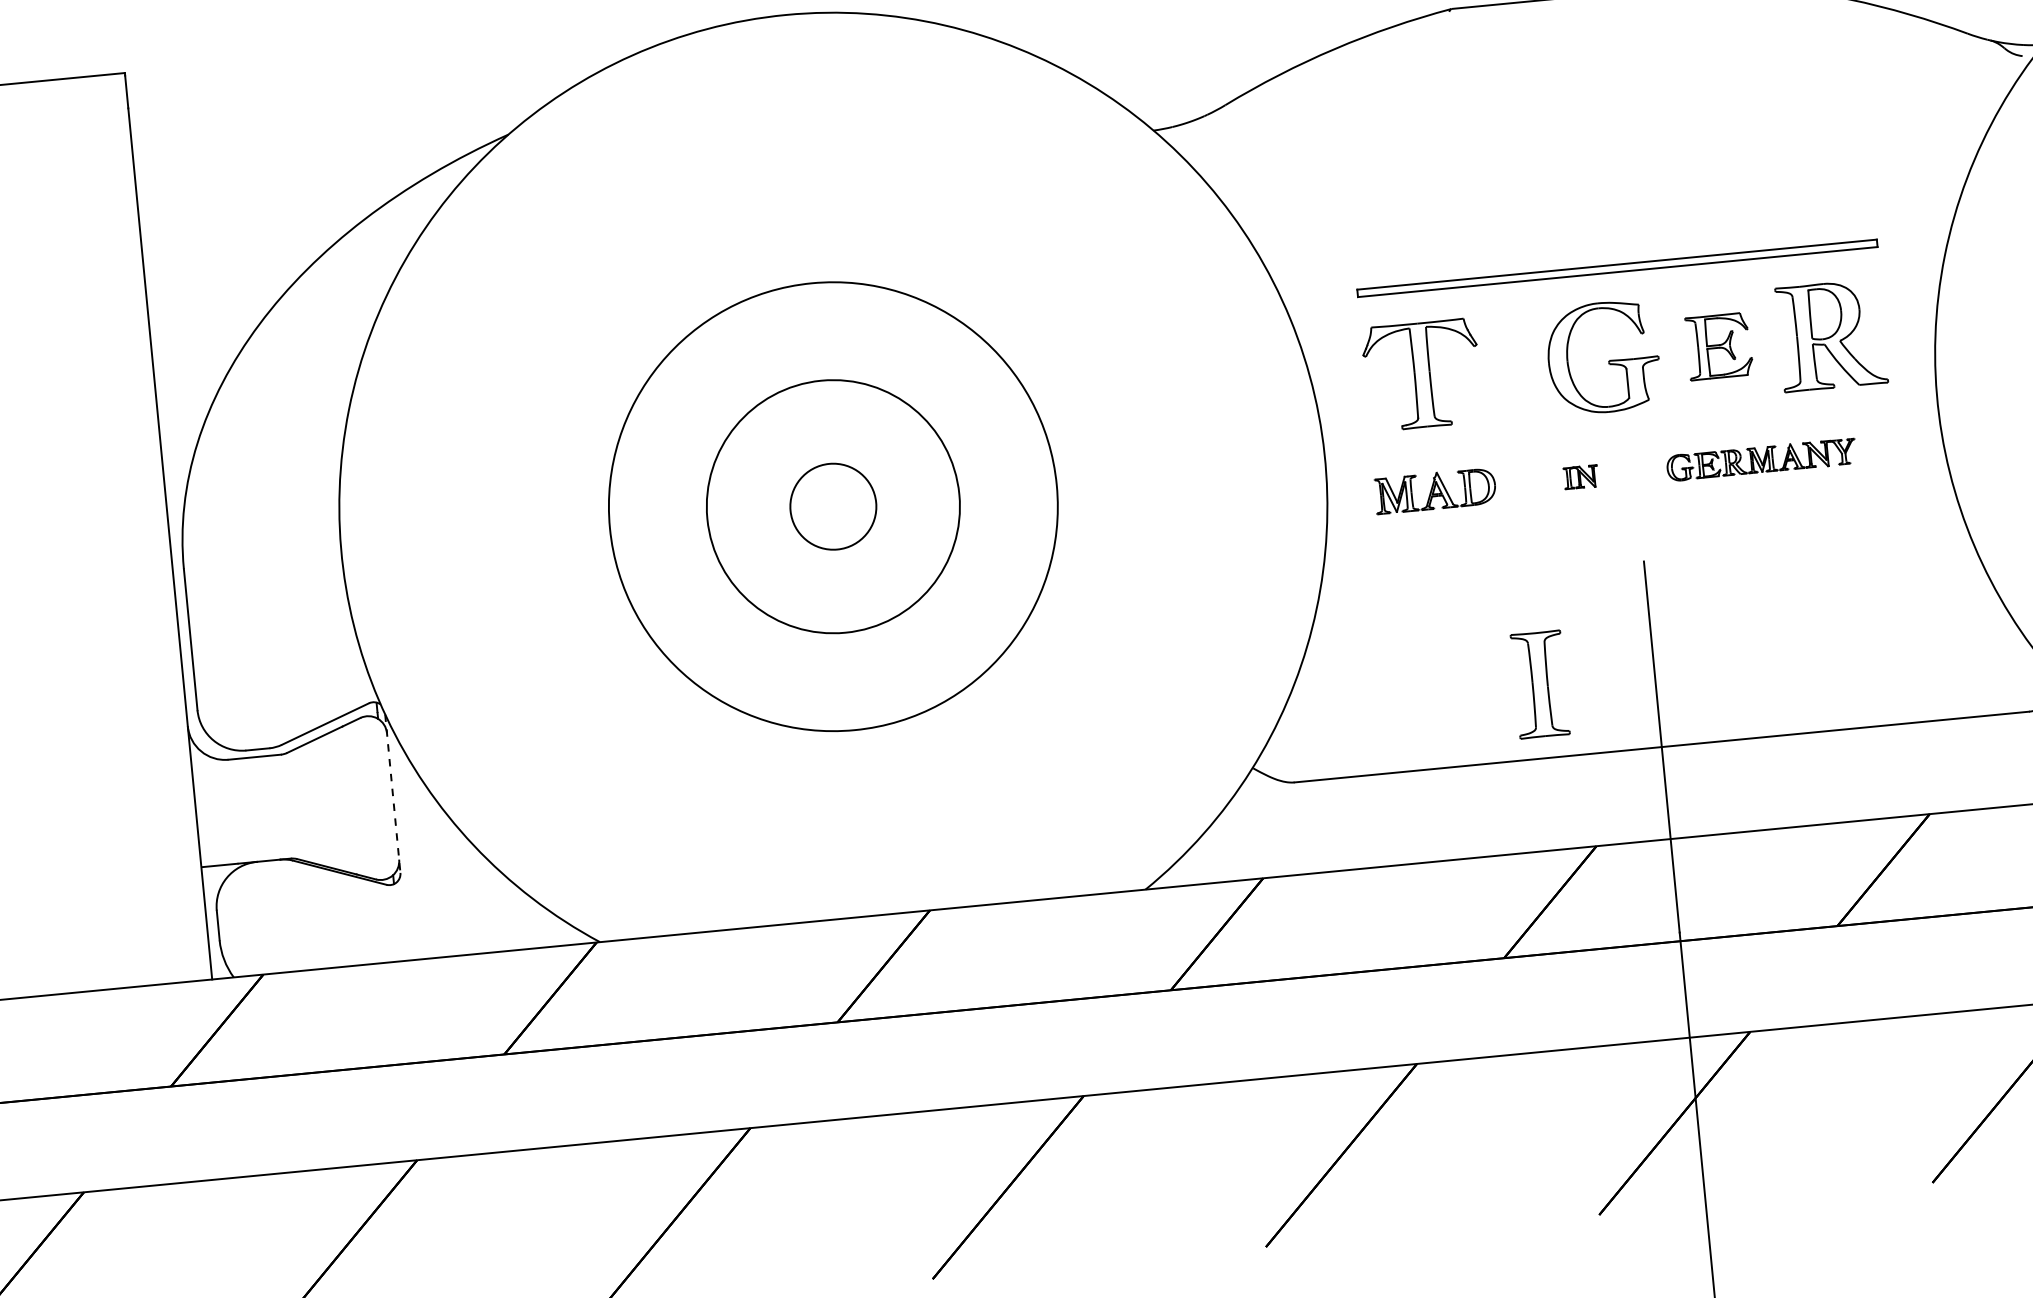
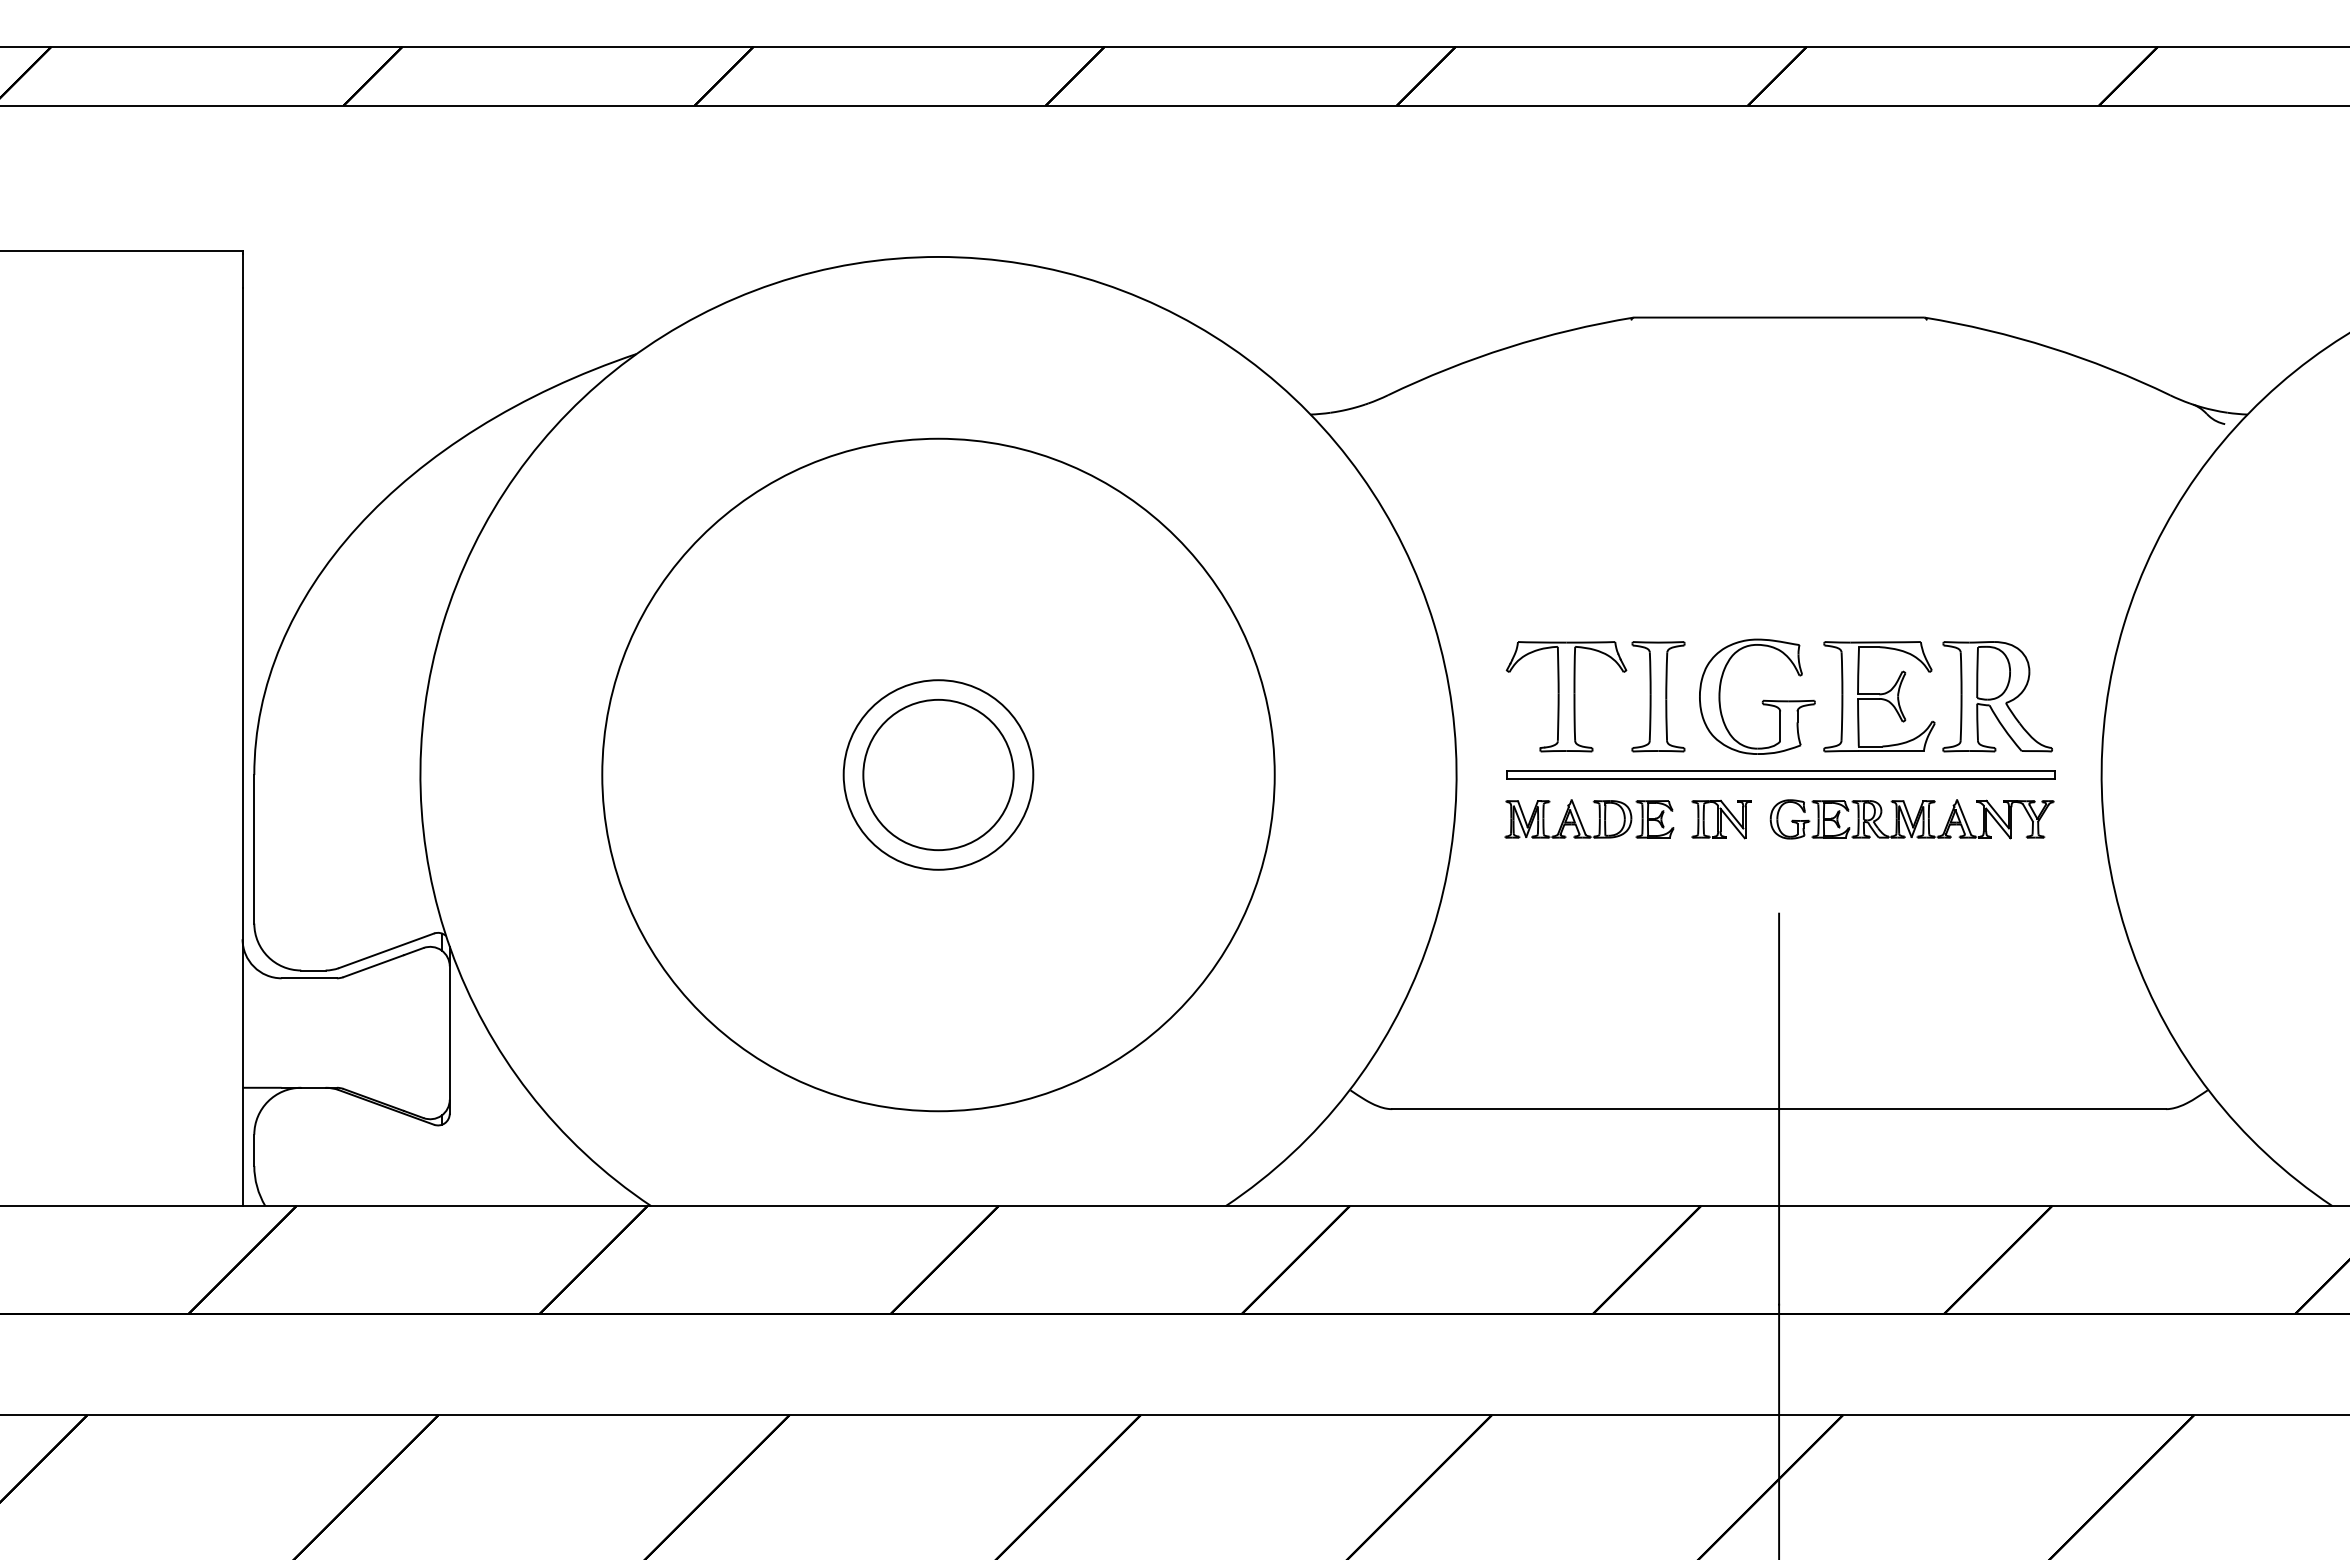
part: (1617, 267) -> (1780, 774), moved
part: (1719, 346) -> (1879, 696), size x1.67
part: (1761, 460) -> (1911, 819), size x1.43
part: (1580, 477) -> (1721, 819), size x1.67
part: (1517, 483) -> (1654, 819), added
circle: (833, 506) -> (938, 774), size x0.71
circle: (833, 506) -> (938, 774), size x1.43
circle: (833, 506) -> (938, 774), size x1.67
part: (1540, 684) -> (1658, 696), moved
line: (392, 793) -> (449, 1030), dashed -> solid

